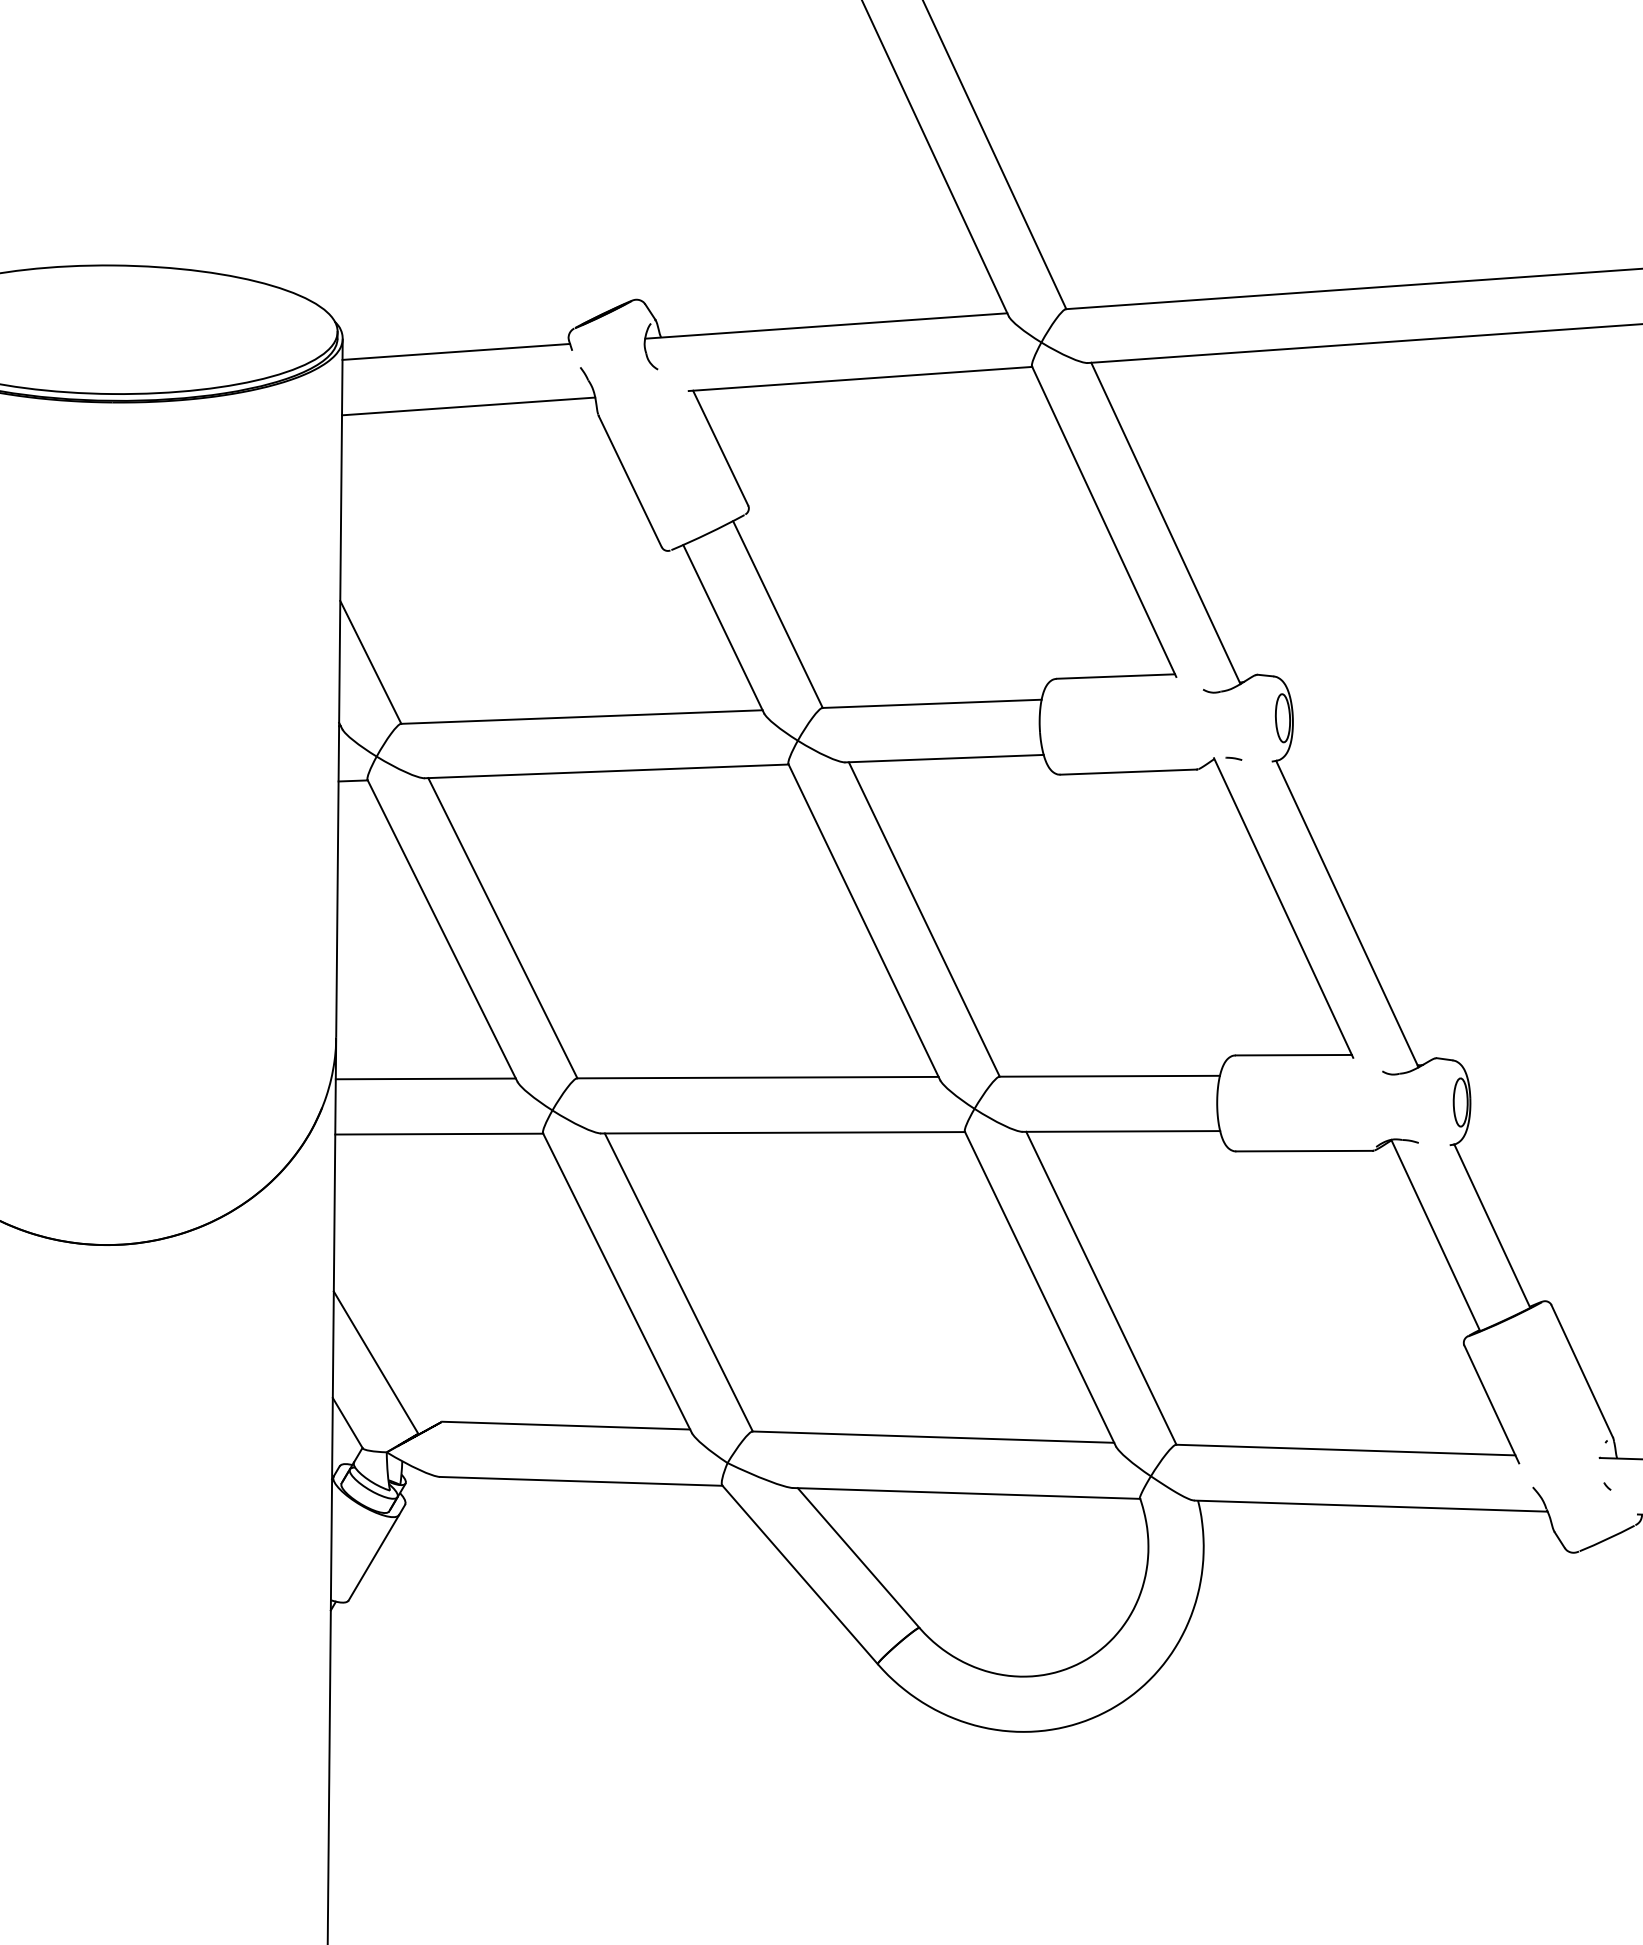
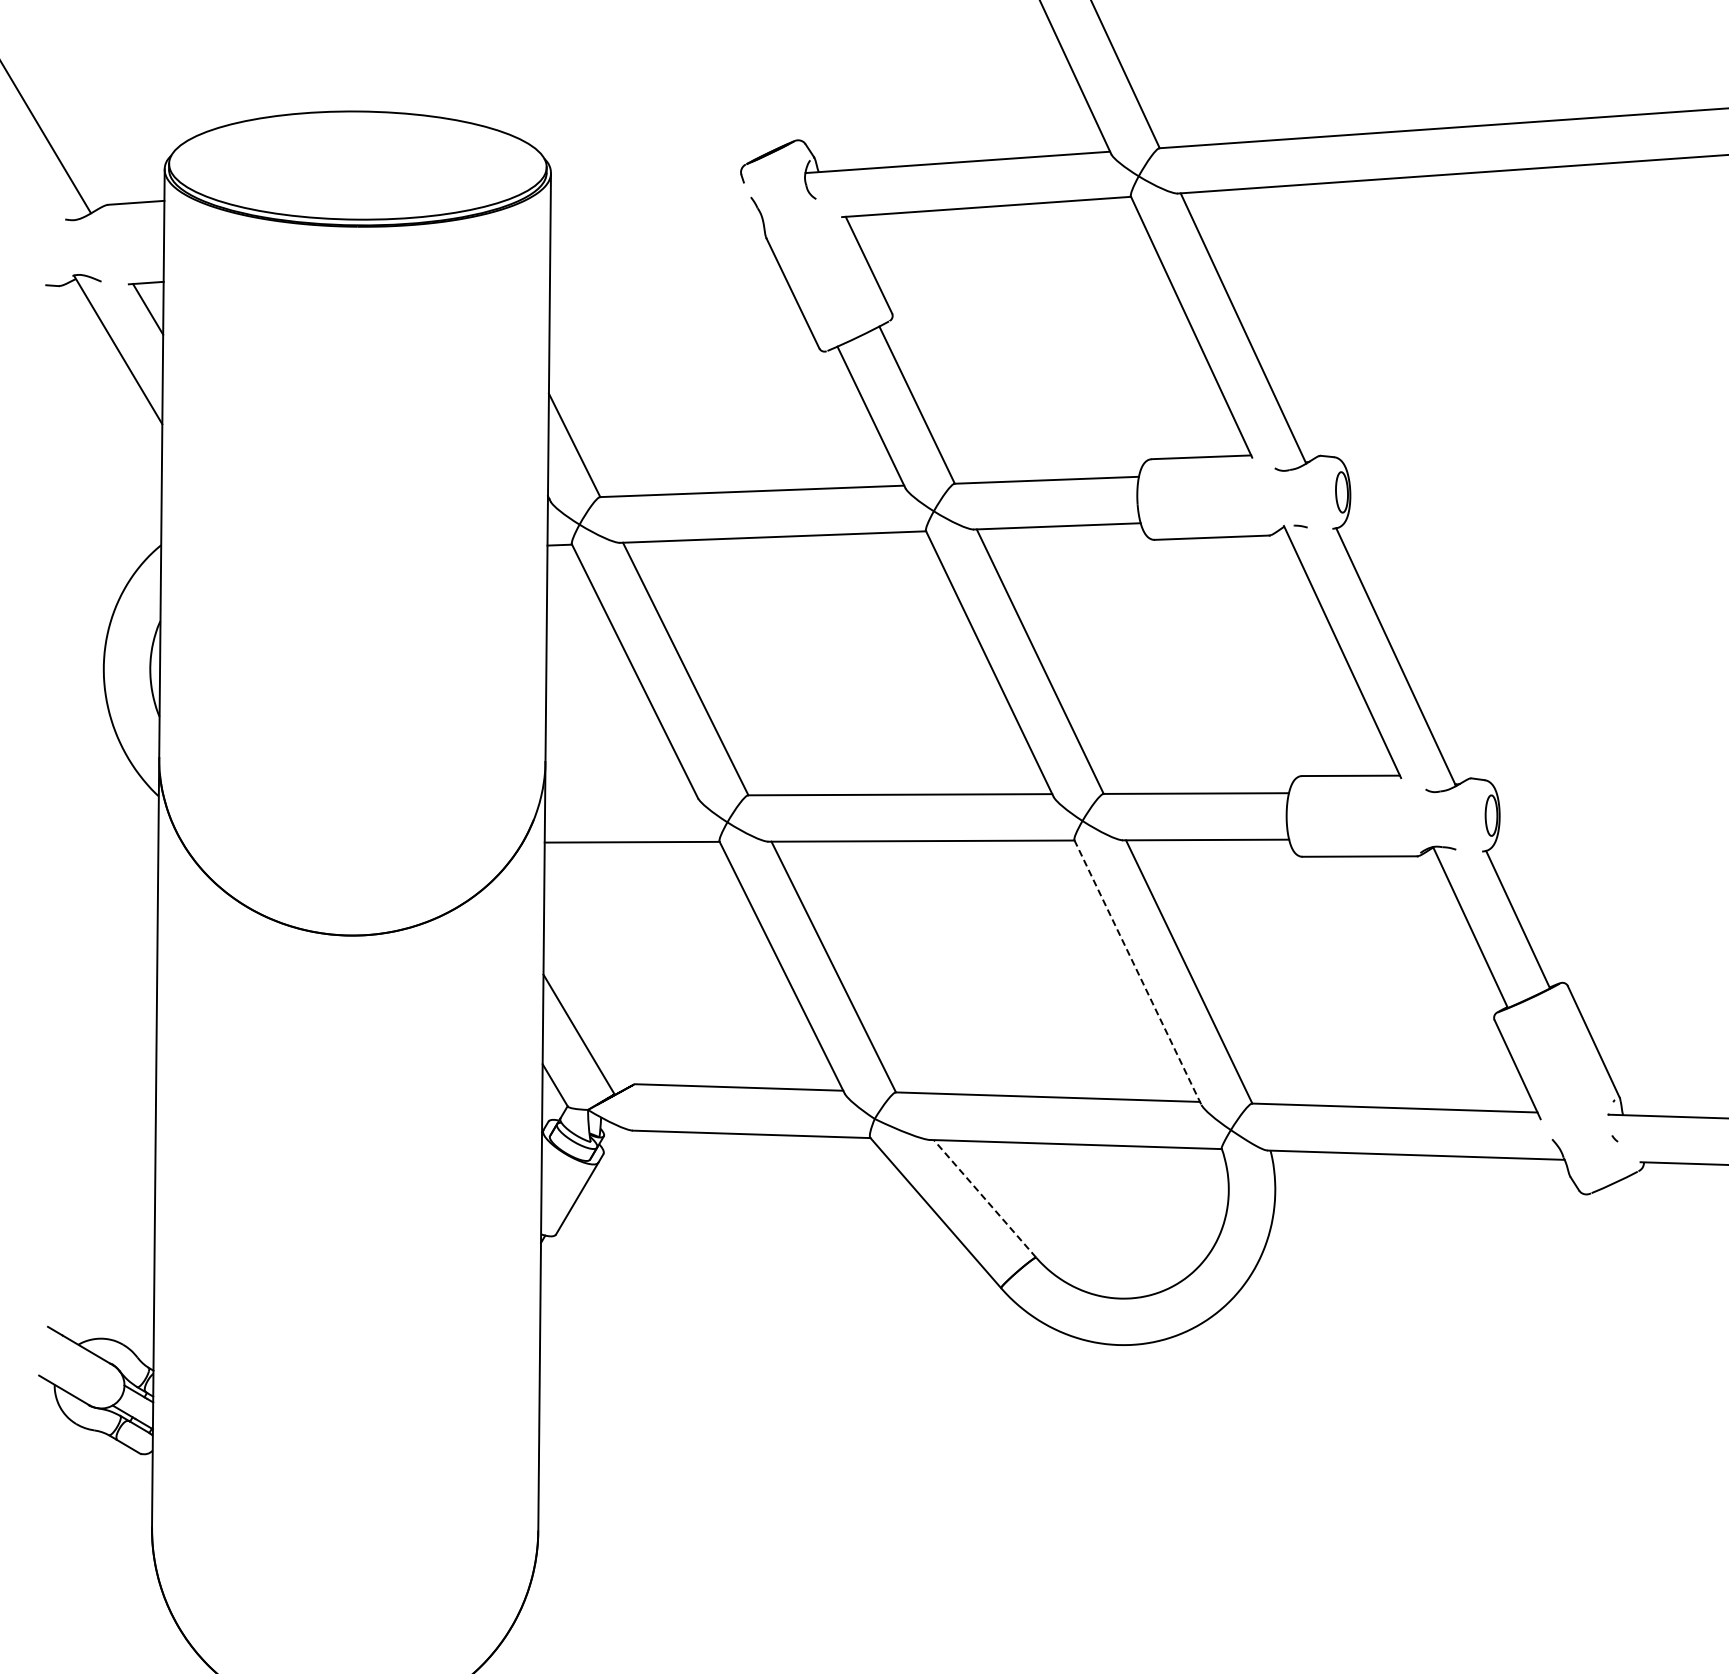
line: (456, 351) -> (646, 183), removed
line: (468, 405) -> (656, 229), removed
line: (425, 1078) -> (620, 795), removed
line: (1039, 1288) -> (1137, 972), solid -> dashed
line: (859, 1557) -> (985, 1198), solid -> dashed

